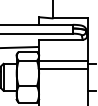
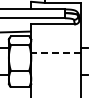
line: (63, 61) -> (55, 46), removed
line: (63, 68) -> (55, 53), solid -> dashed

